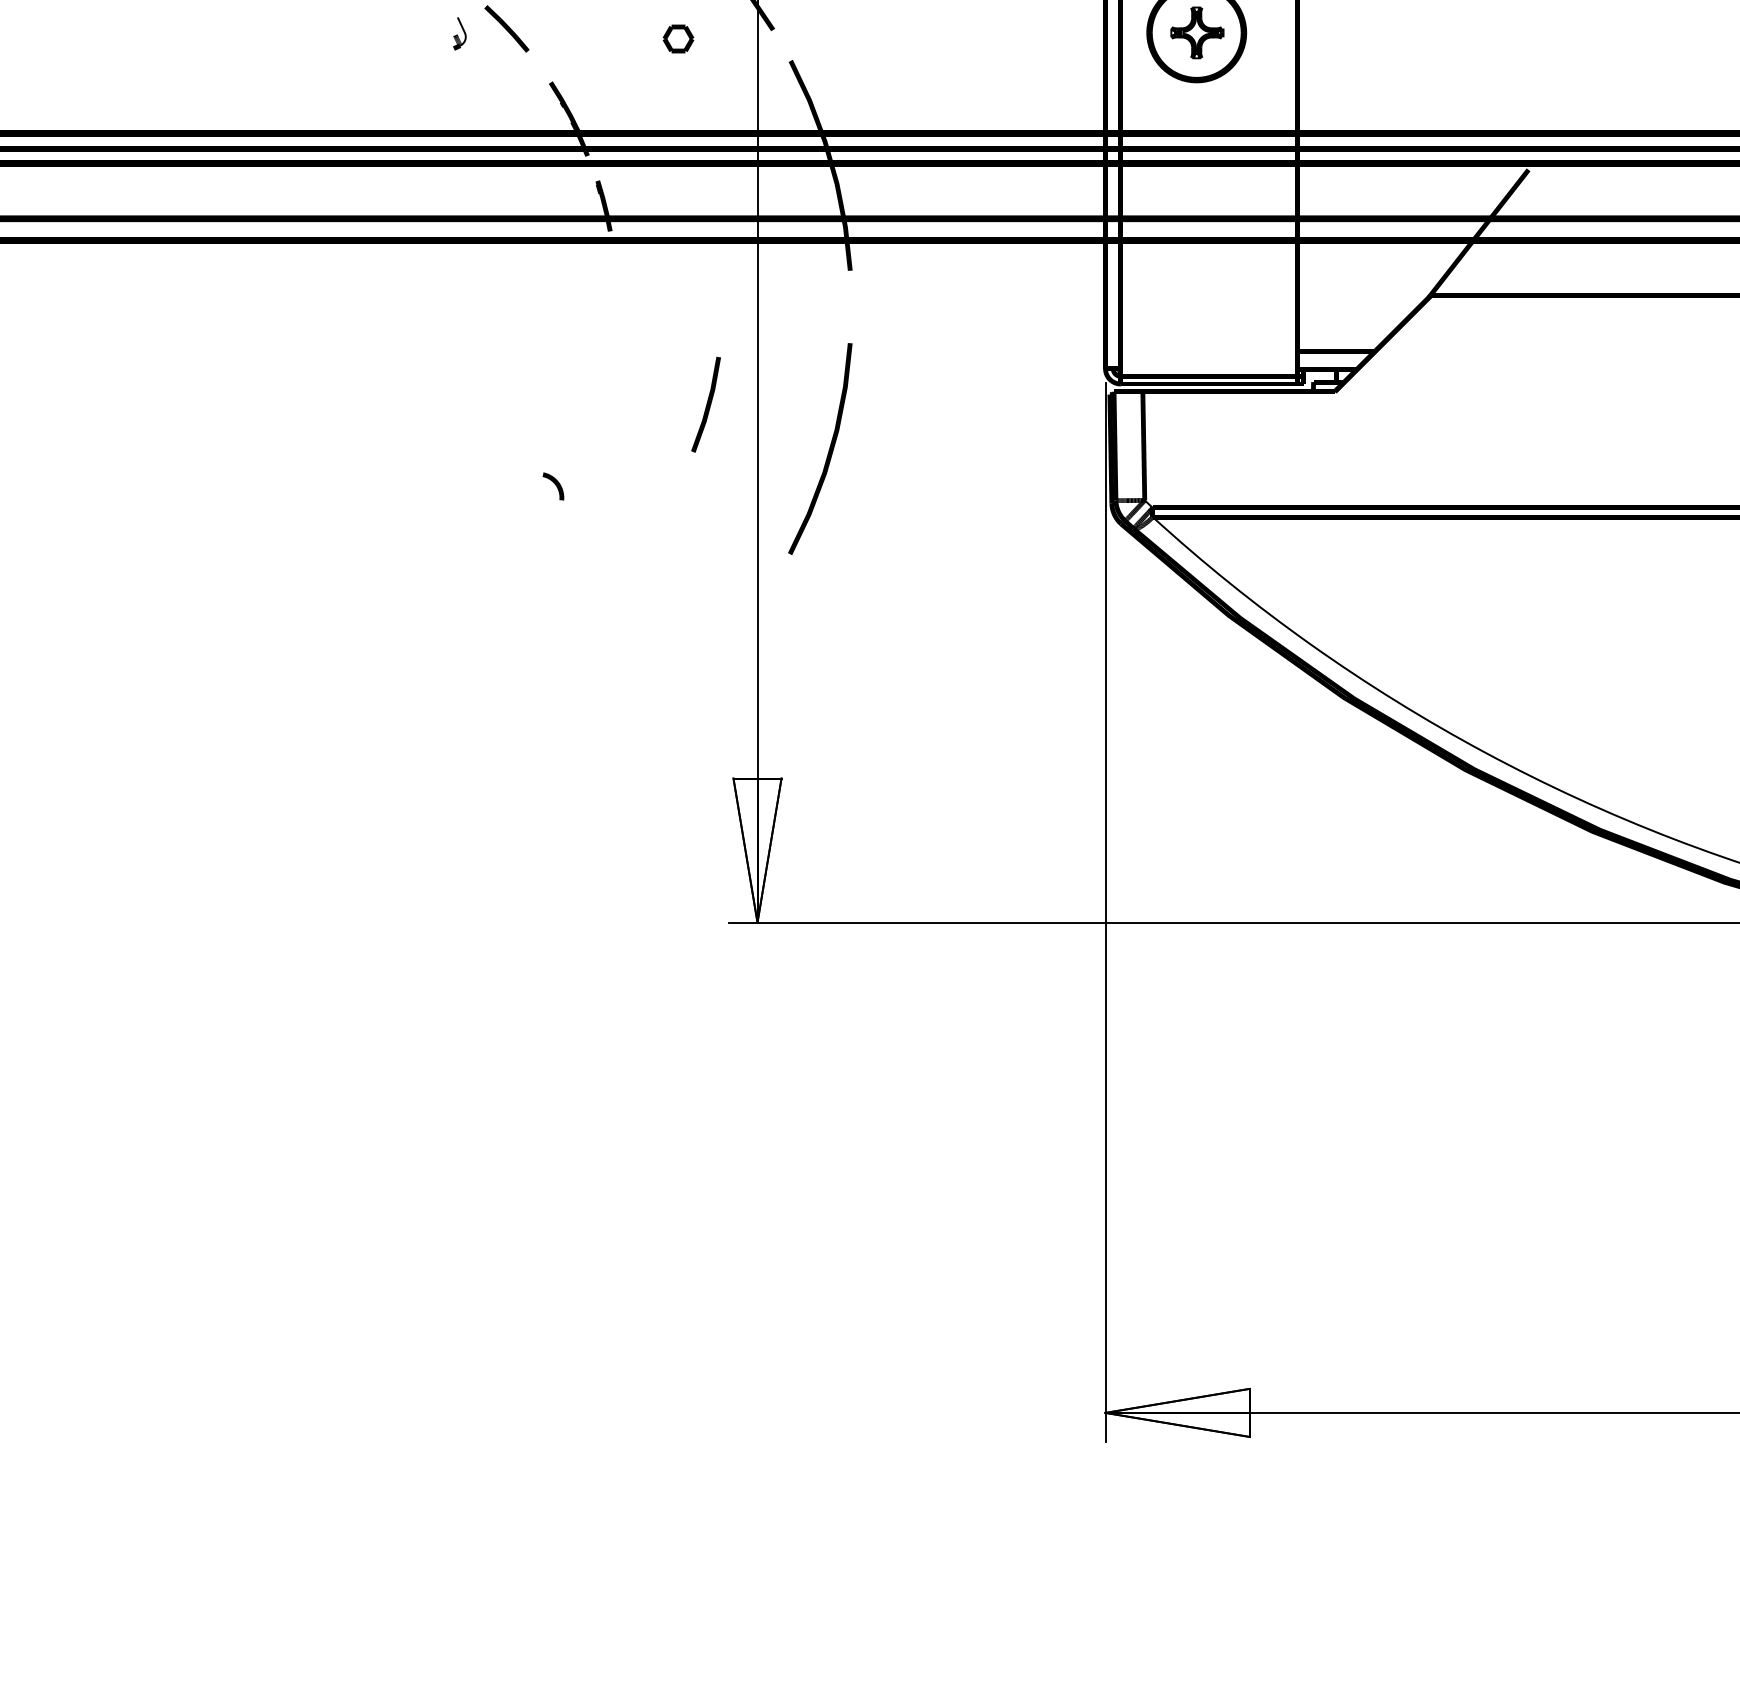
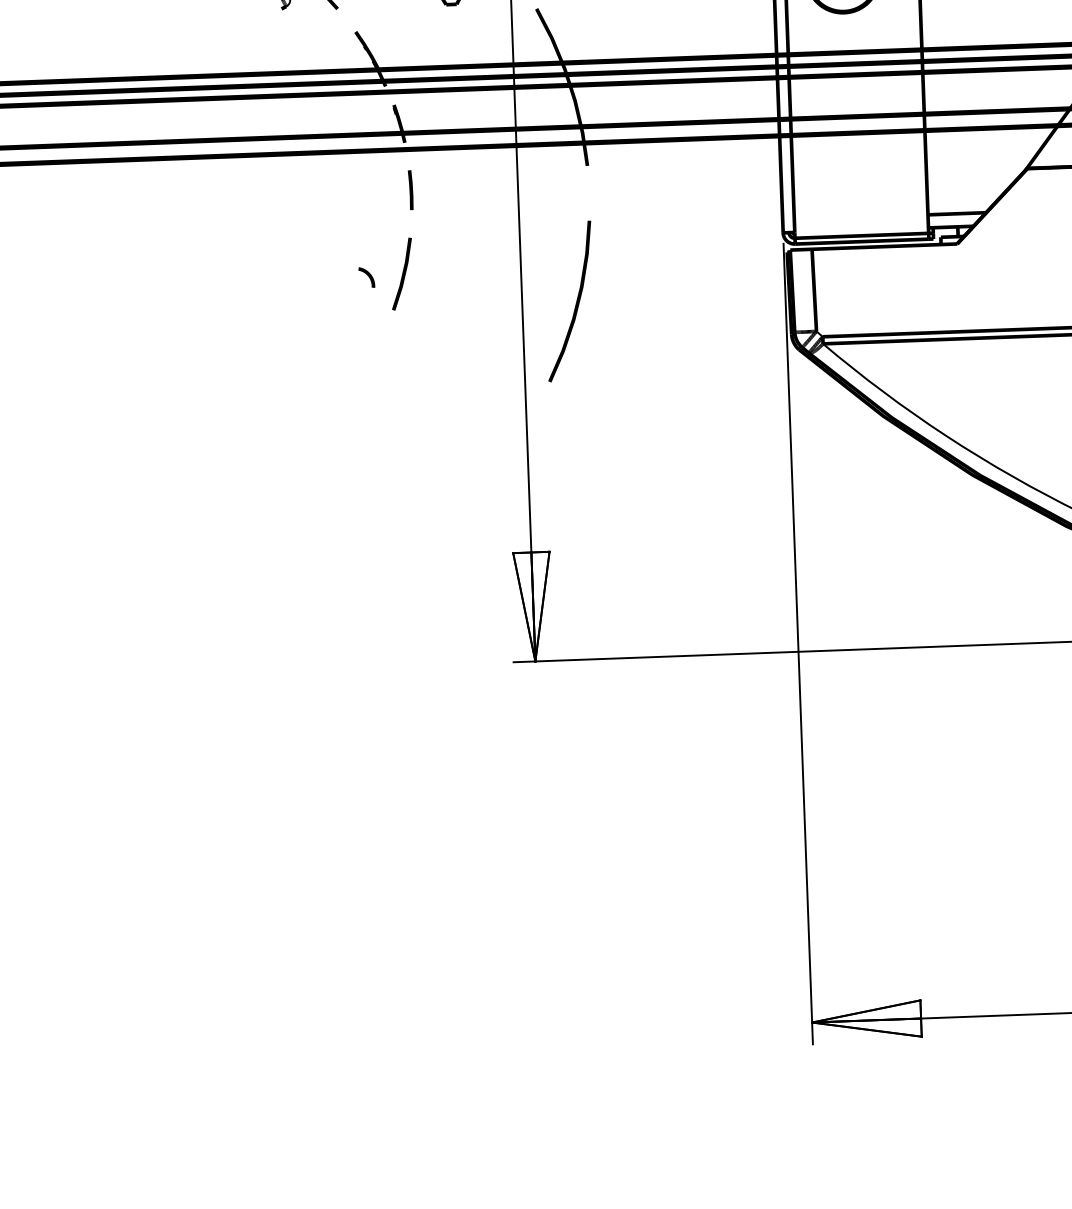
curve: (615, 293) -> (410, 189), added
curve: (706, 404) -> (402, 273), moved
curve: (554, 484) -> (367, 276), moved

